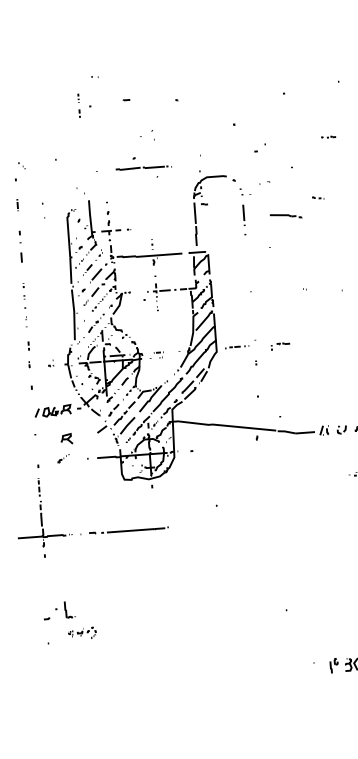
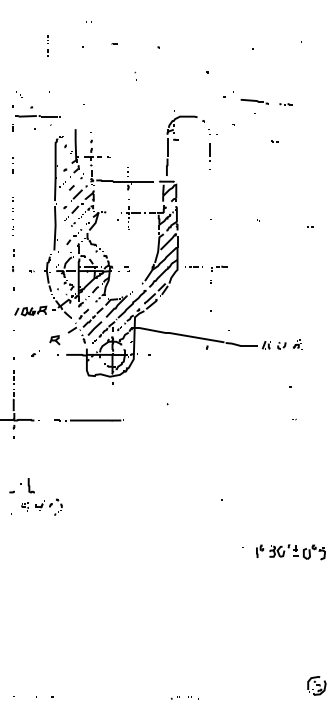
part: (78, 105) -> (47, 45), moved
part: (328, 137) -> (285, 104), moved
part: (141, 167) -> (37, 115), moved
part: (285, 215) -> (254, 101), moved
part: (20, 246) -> (12, 165), size x0.62
part: (280, 345) -> (219, 268), moved
part: (66, 439) -> (54, 340), moved
part: (81, 632) -> (41, 506), size x1.67

